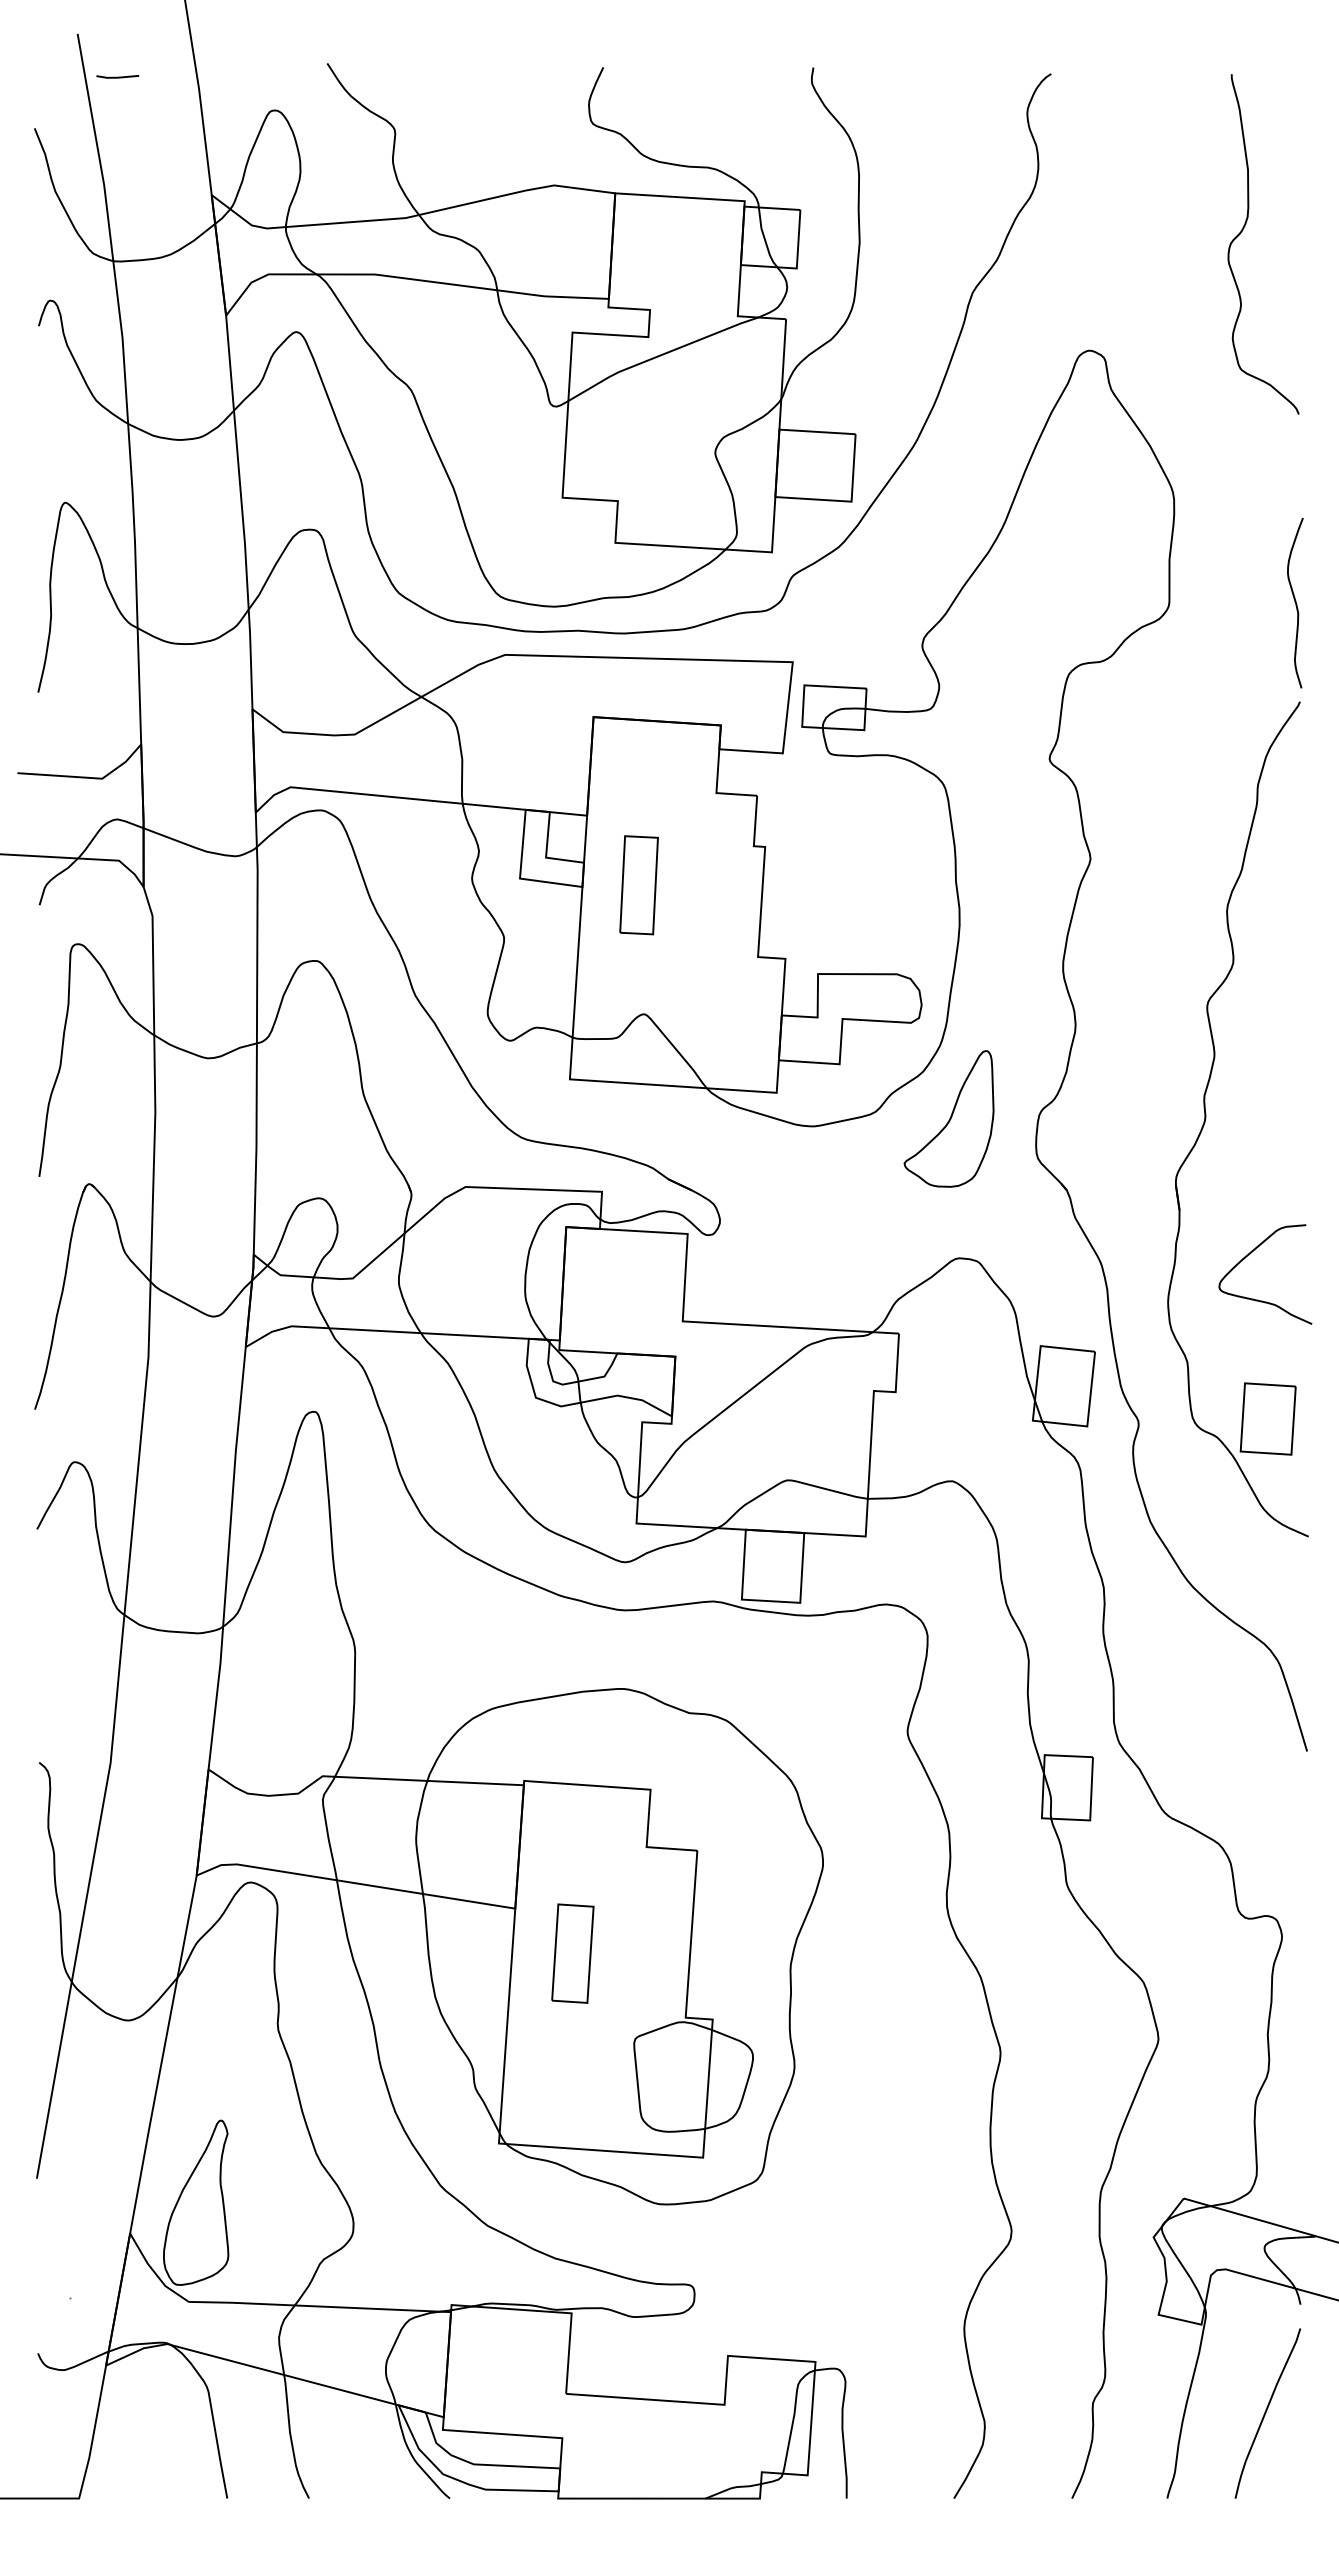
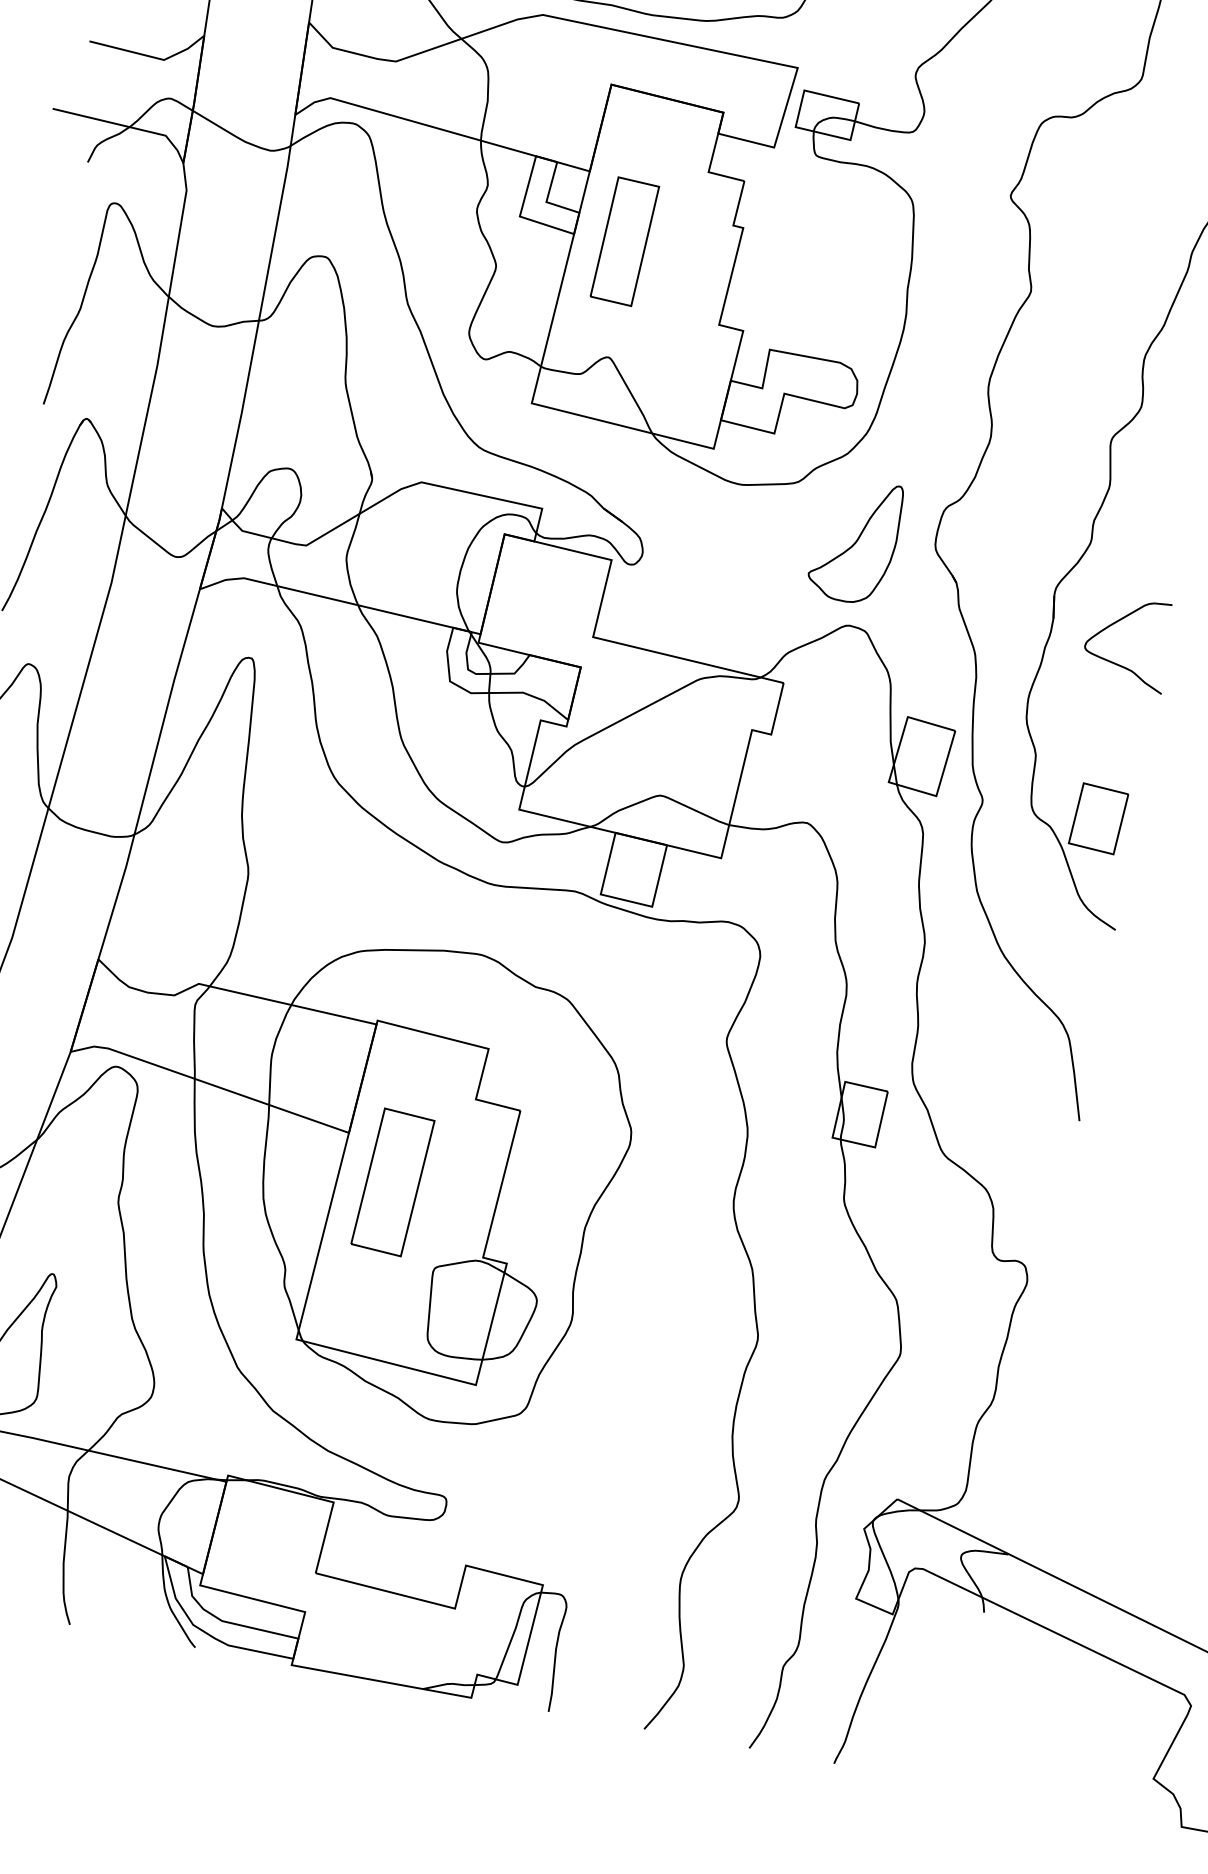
part: (638, 885) -> (624, 241), size x1.4
part: (948, 1118) -> (855, 540), moved
curve: (1250, 1254) -> (1118, 622), moved
part: (572, 1953) -> (392, 1182), size x1.6
curve: (1266, 2413) -> (936, 1704), removed

